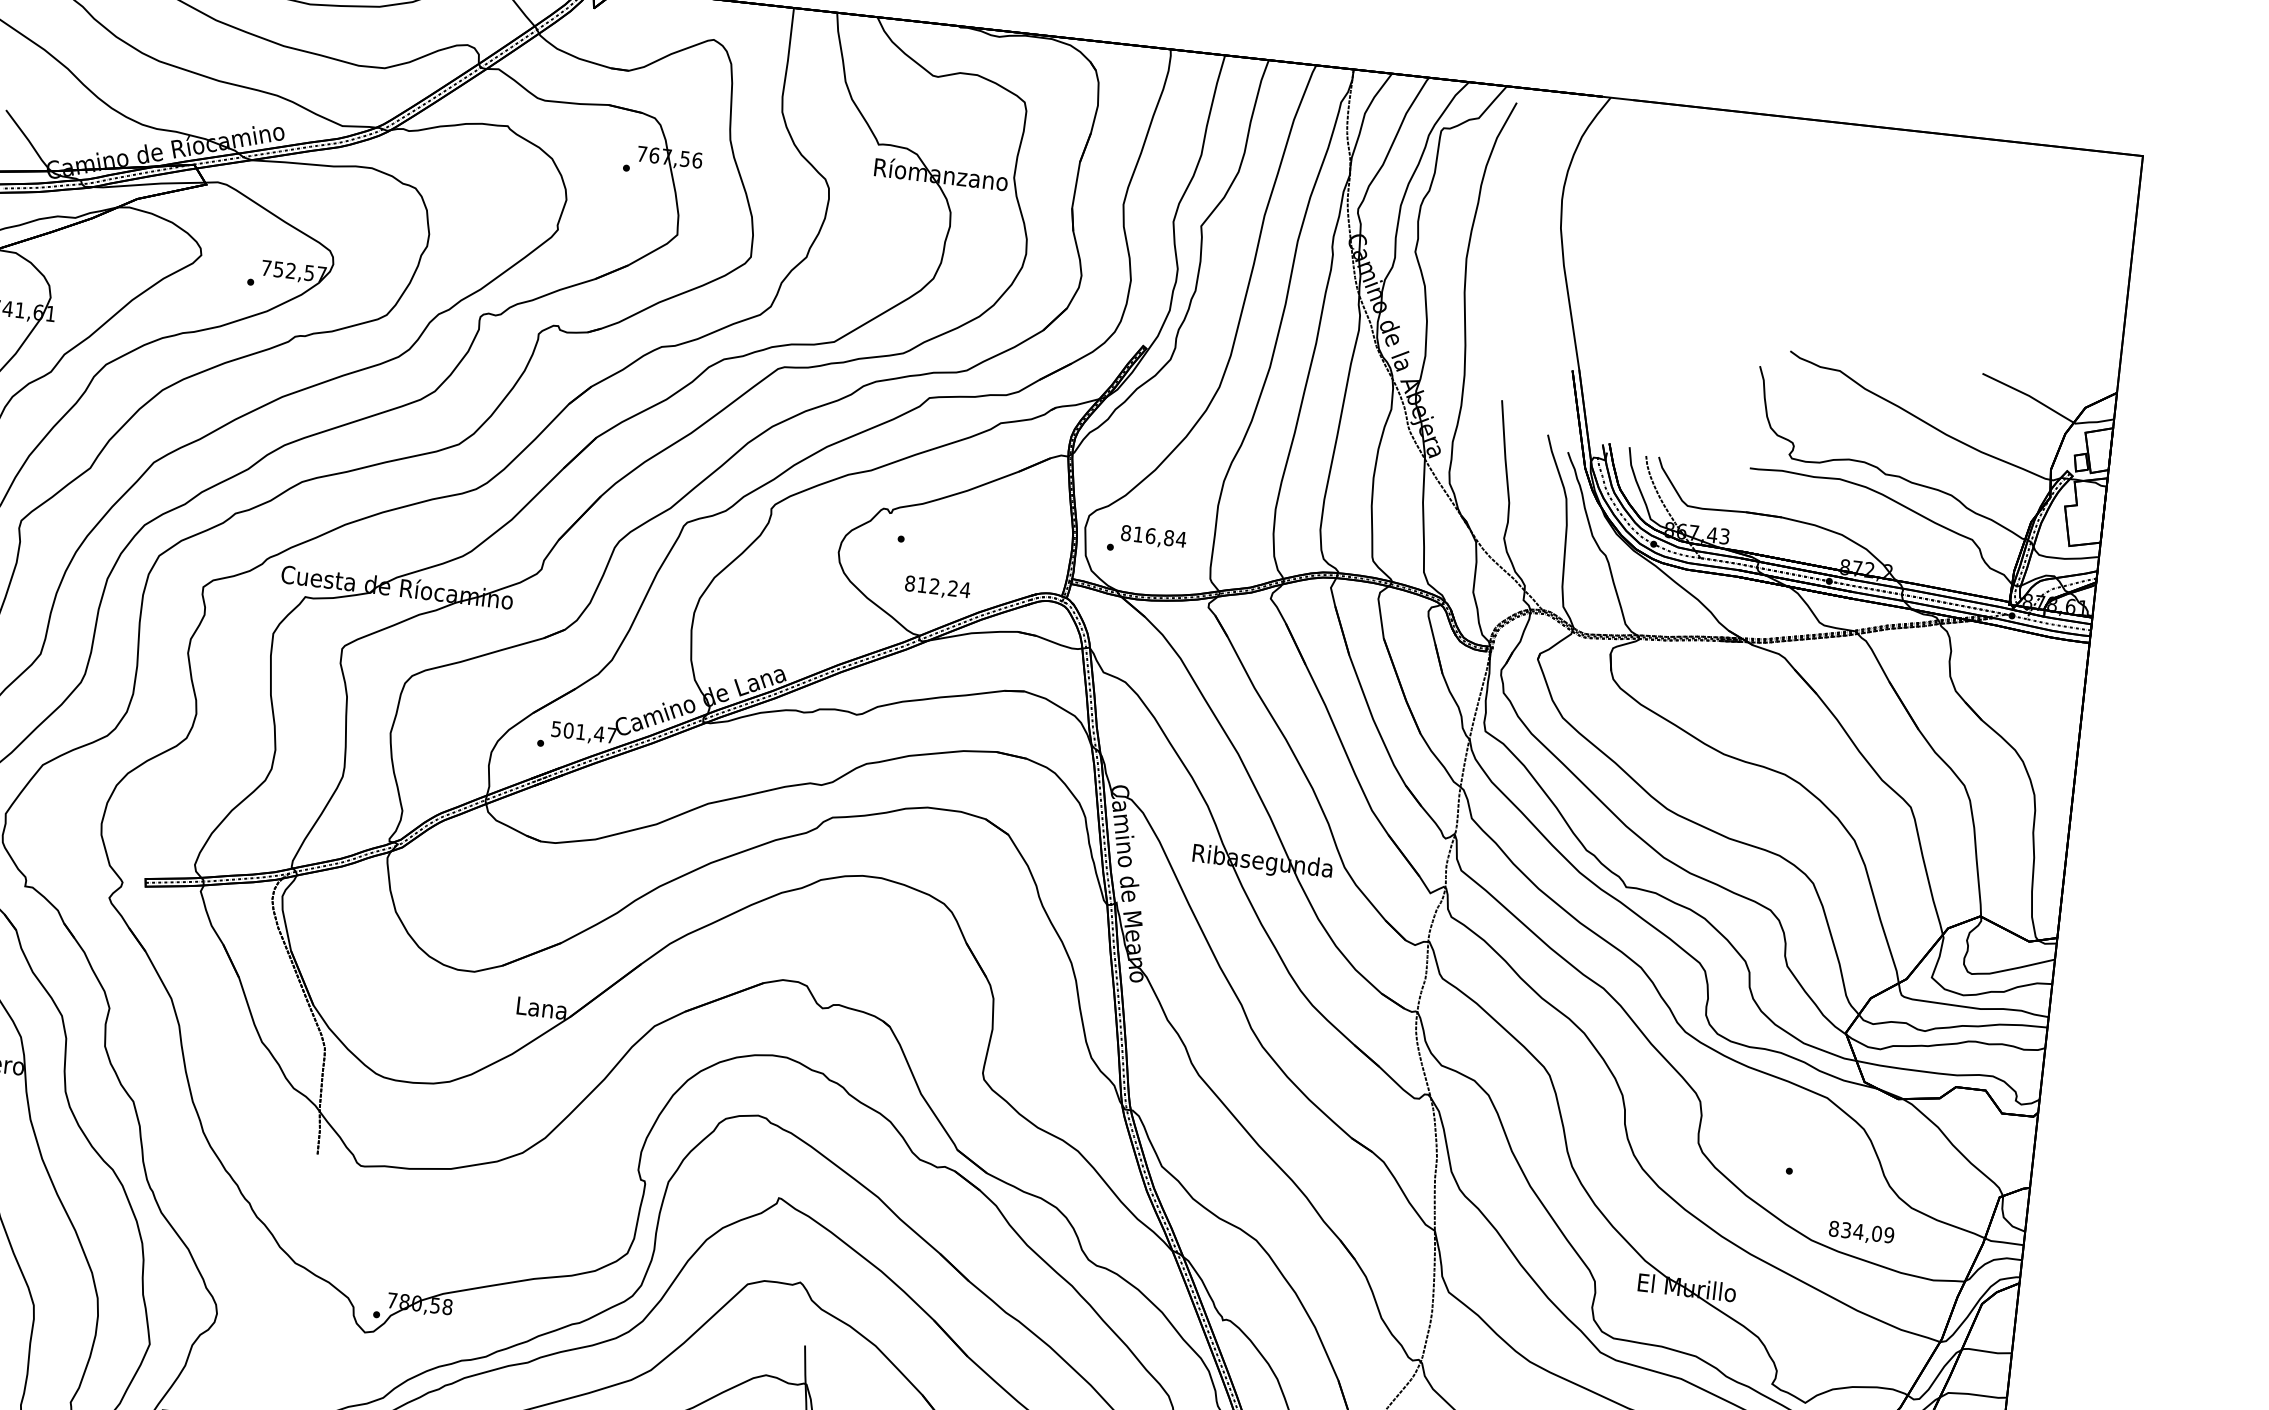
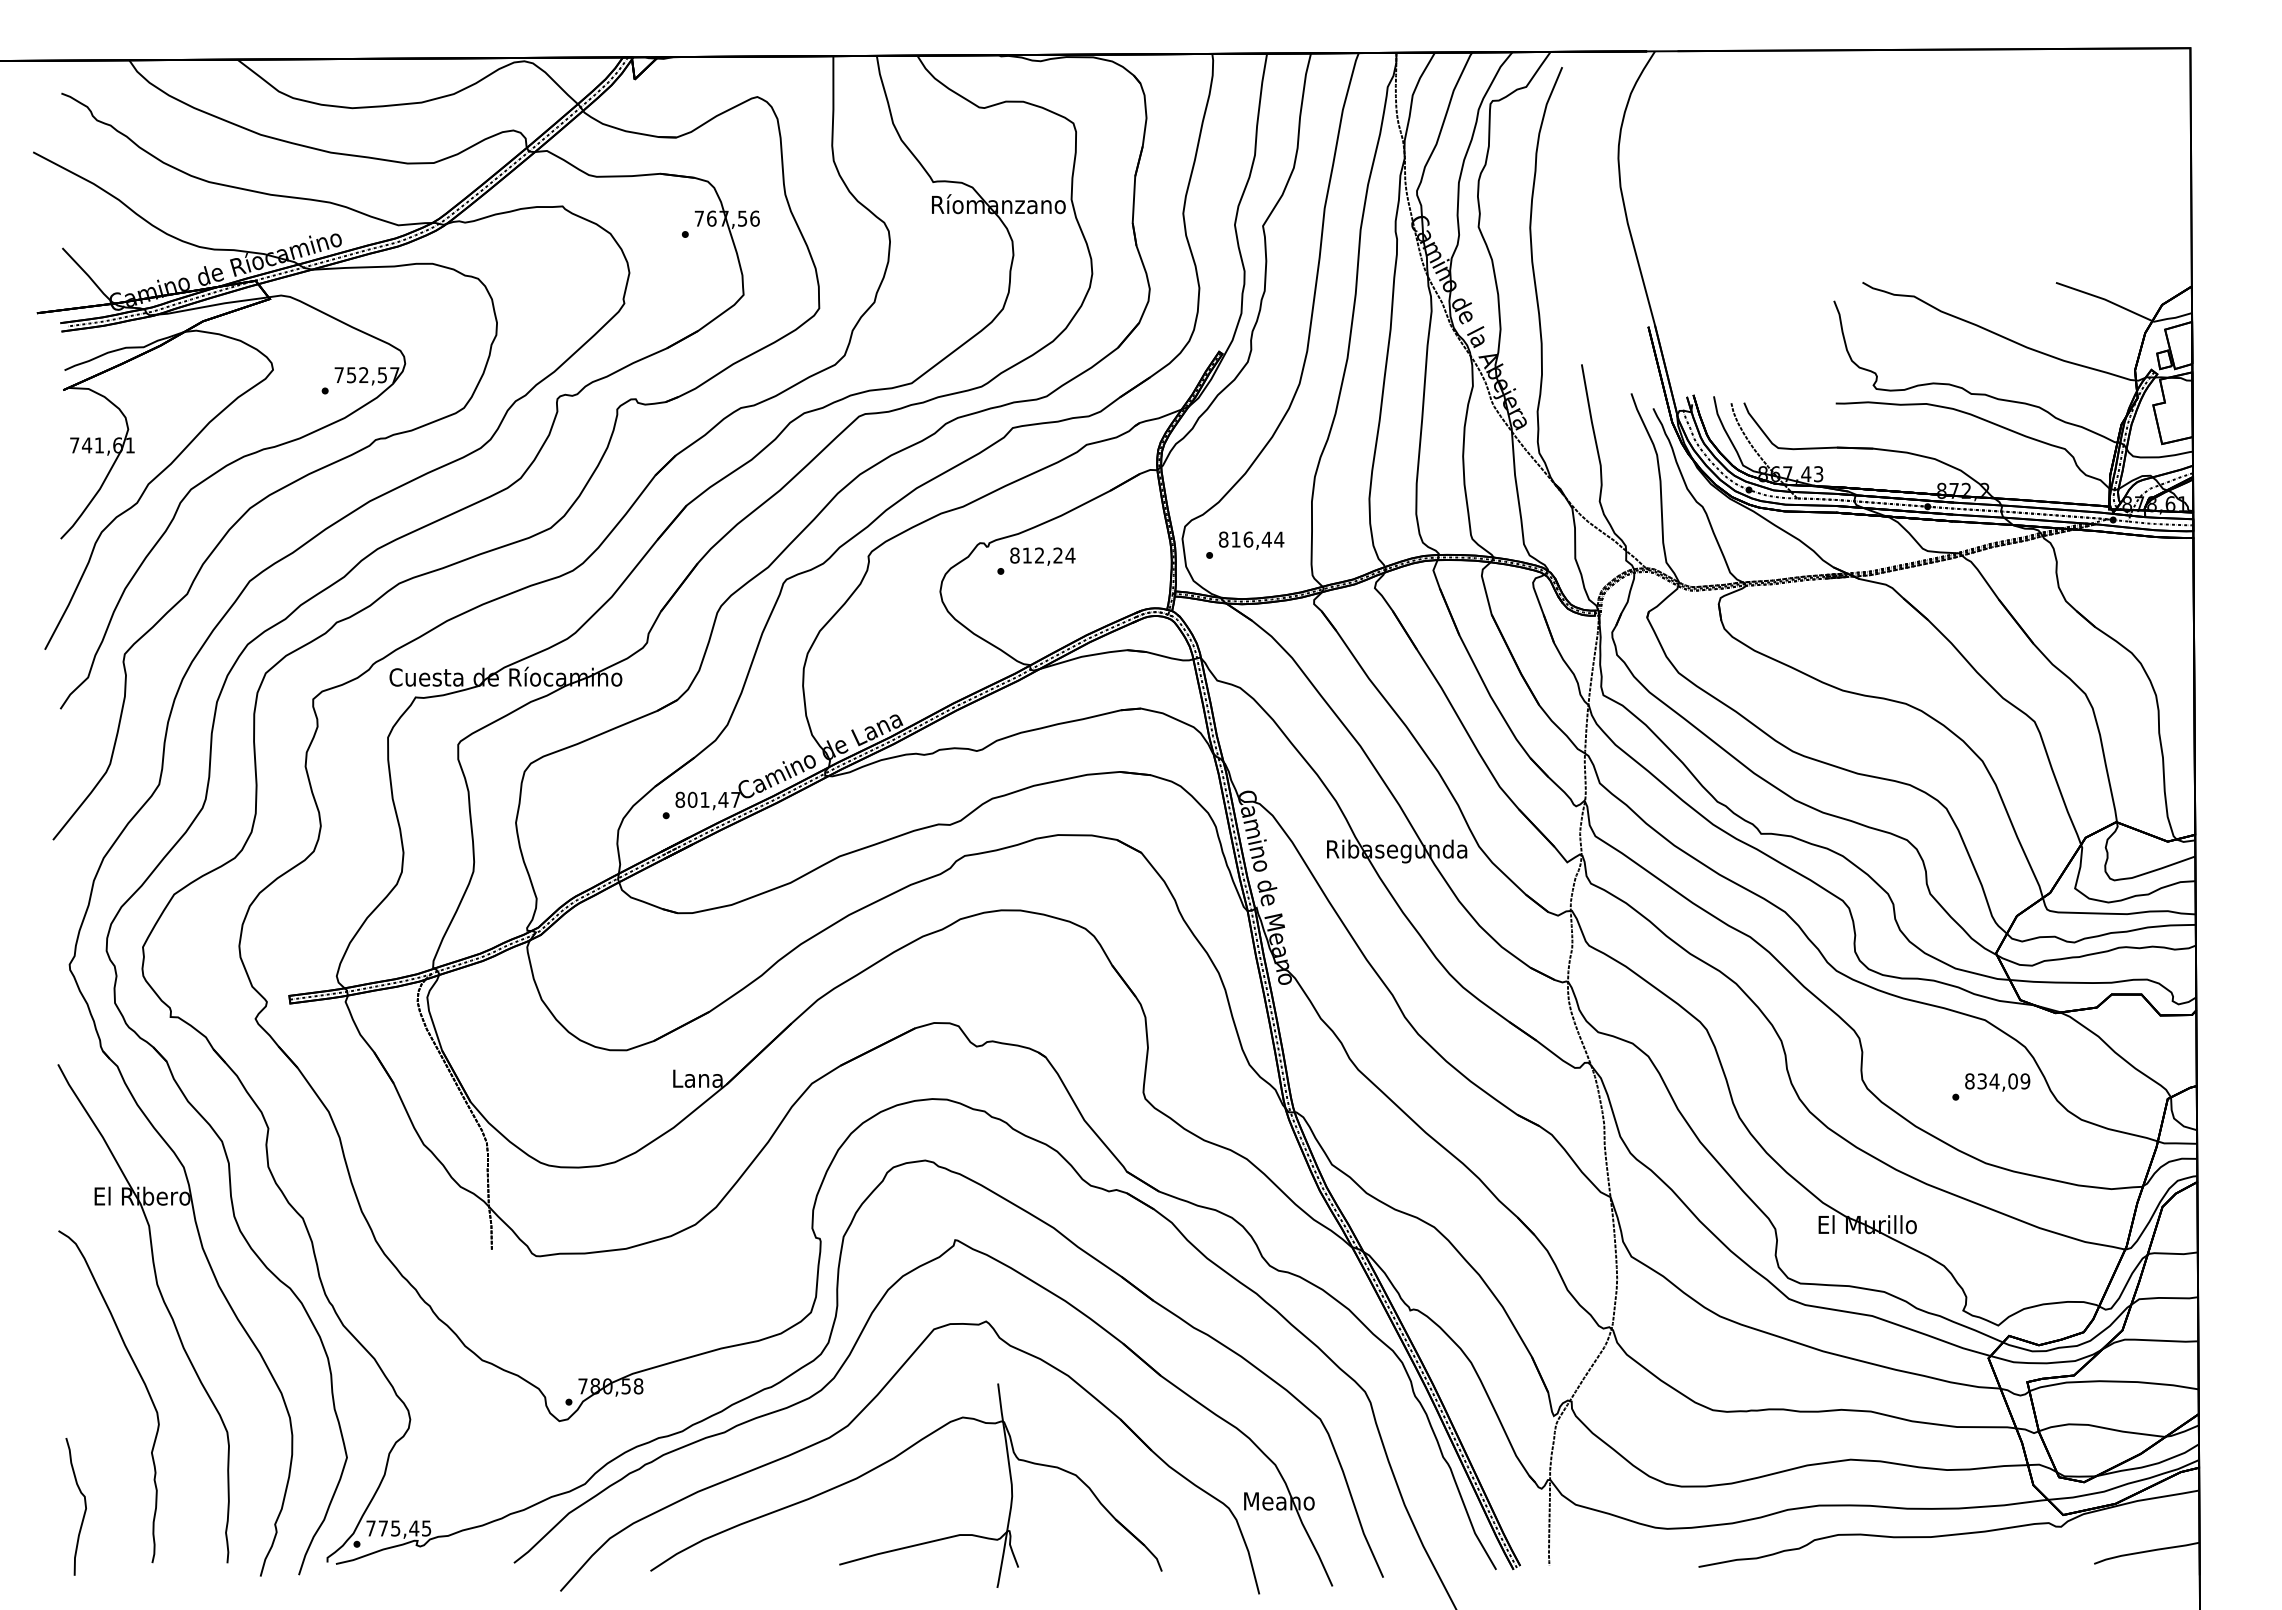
text: (1168, 537) -> (1266, 539), 816,84 -> 816,44
text: (937, 587) -> (1042, 556), moved
text: (556, 728) -> (680, 799), 501,47 -> 801,47
text: (1861, 1233) -> (1997, 1082), moved

